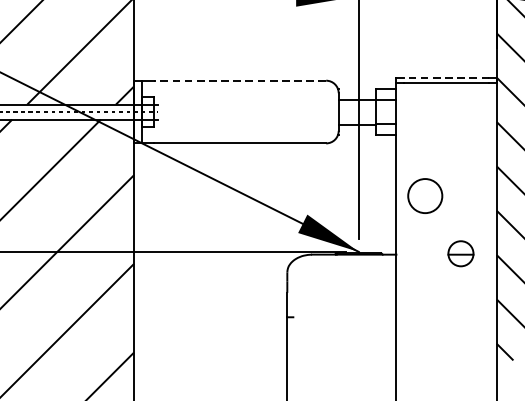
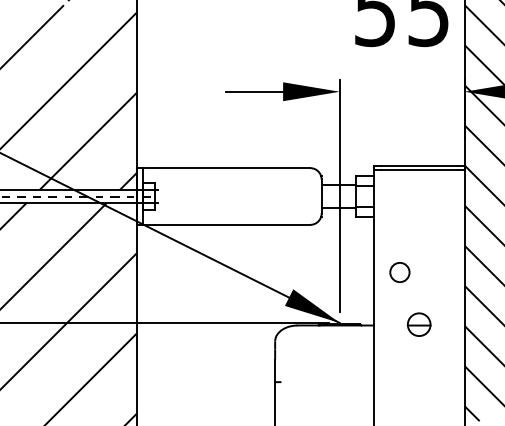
line: (446, 77) -> (419, 165), dashed -> solid
line: (240, 81) -> (232, 168), dashed -> solid
circle: (424, 196) -> (399, 272), size x0.62
part: (461, 253) -> (419, 324), moved

